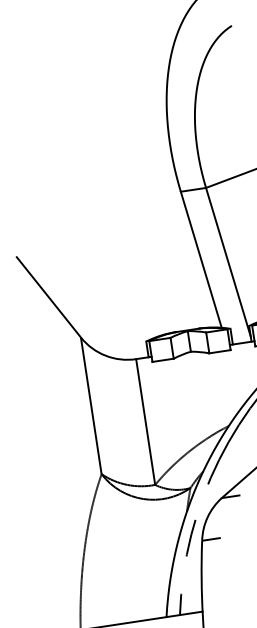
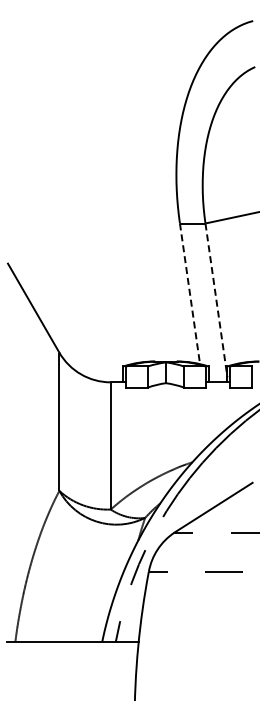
line: (200, 259) -> (189, 293), solid -> dashed
line: (228, 262) -> (216, 300), solid -> dashed

